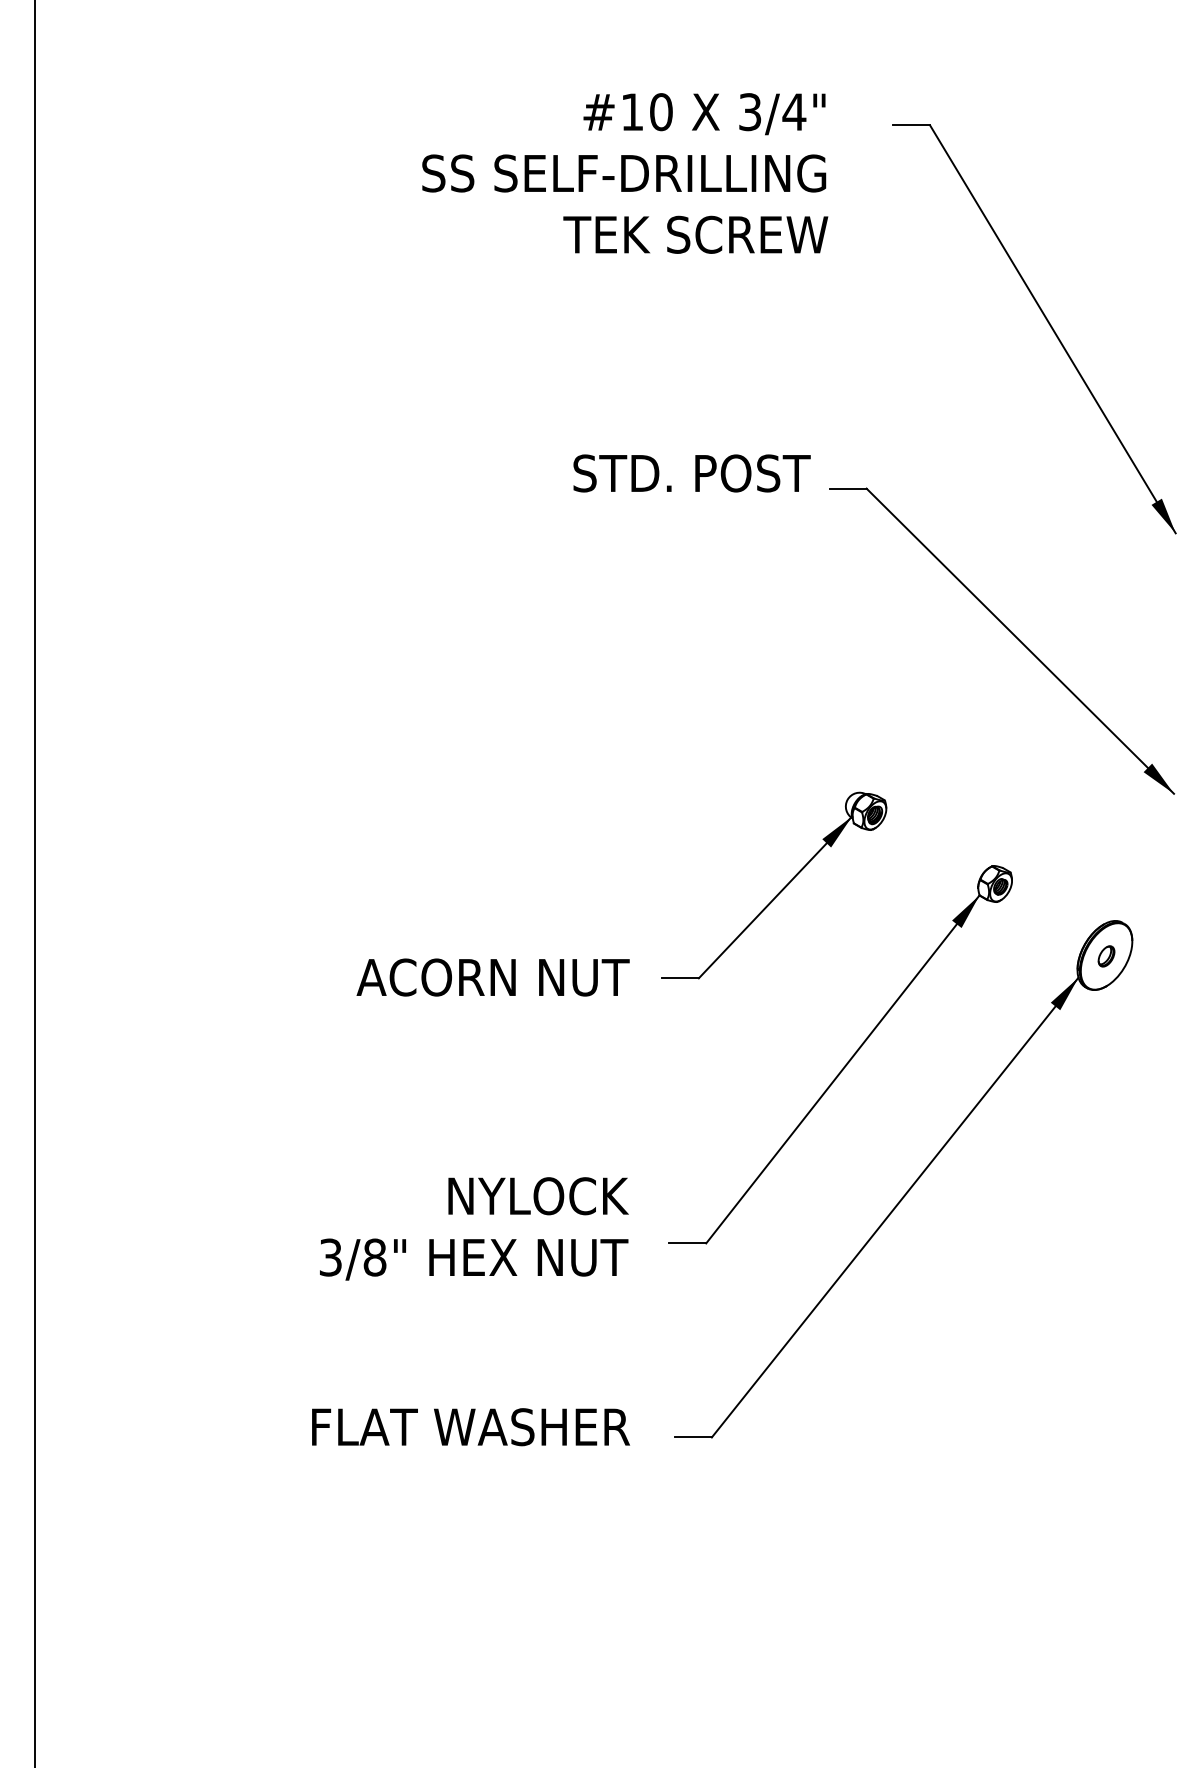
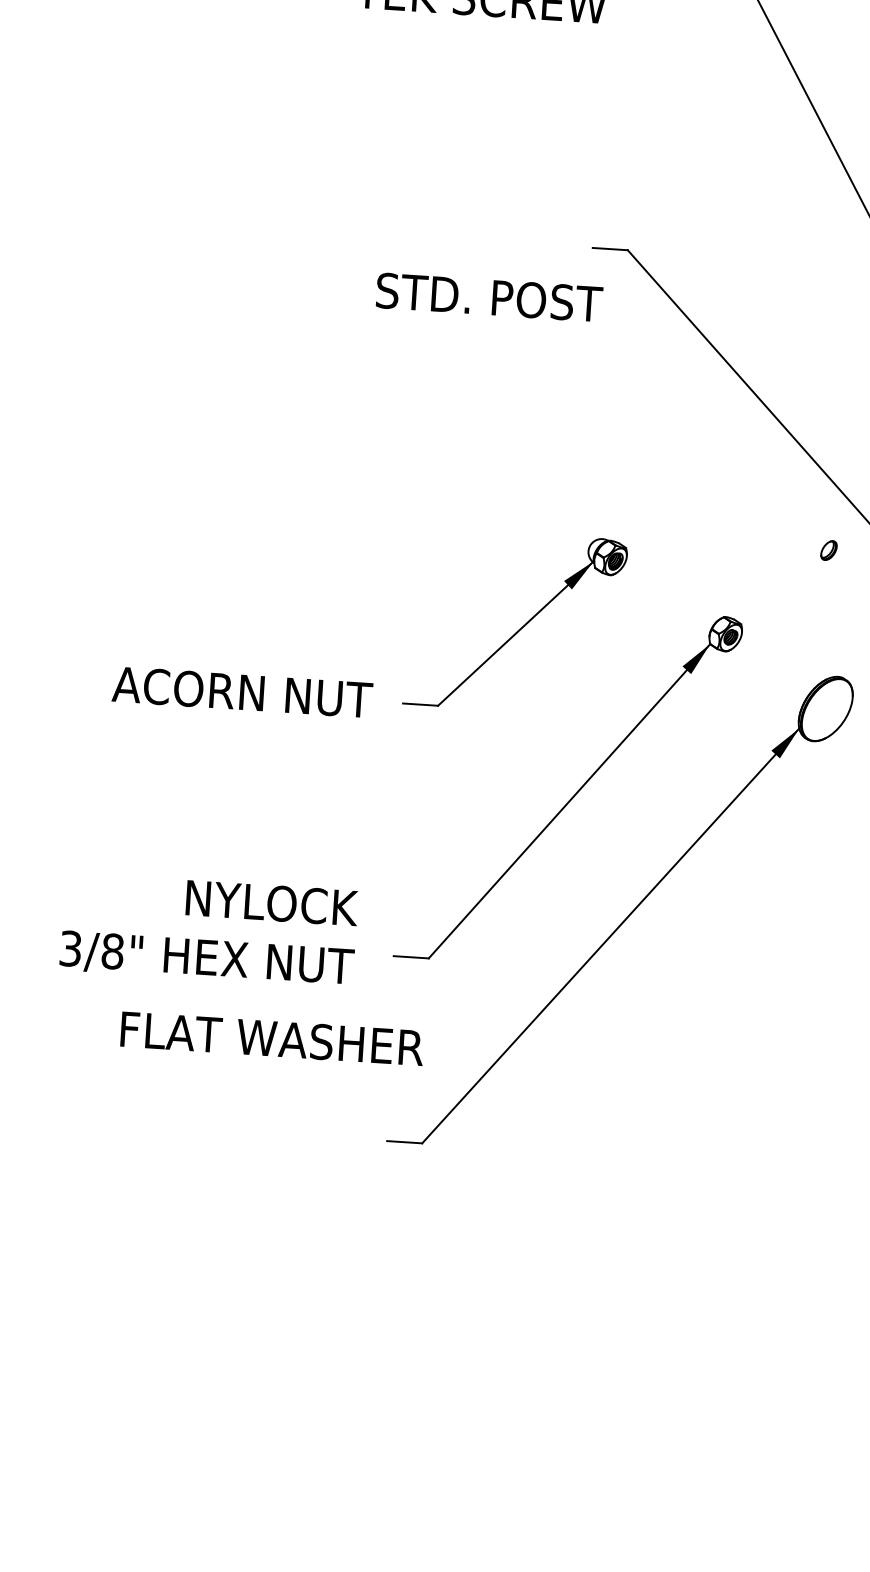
text: (691, 473) -> (488, 297), moved
part: (1106, 956) -> (828, 550), moved
text: (470, 1427) -> (271, 1039), moved

